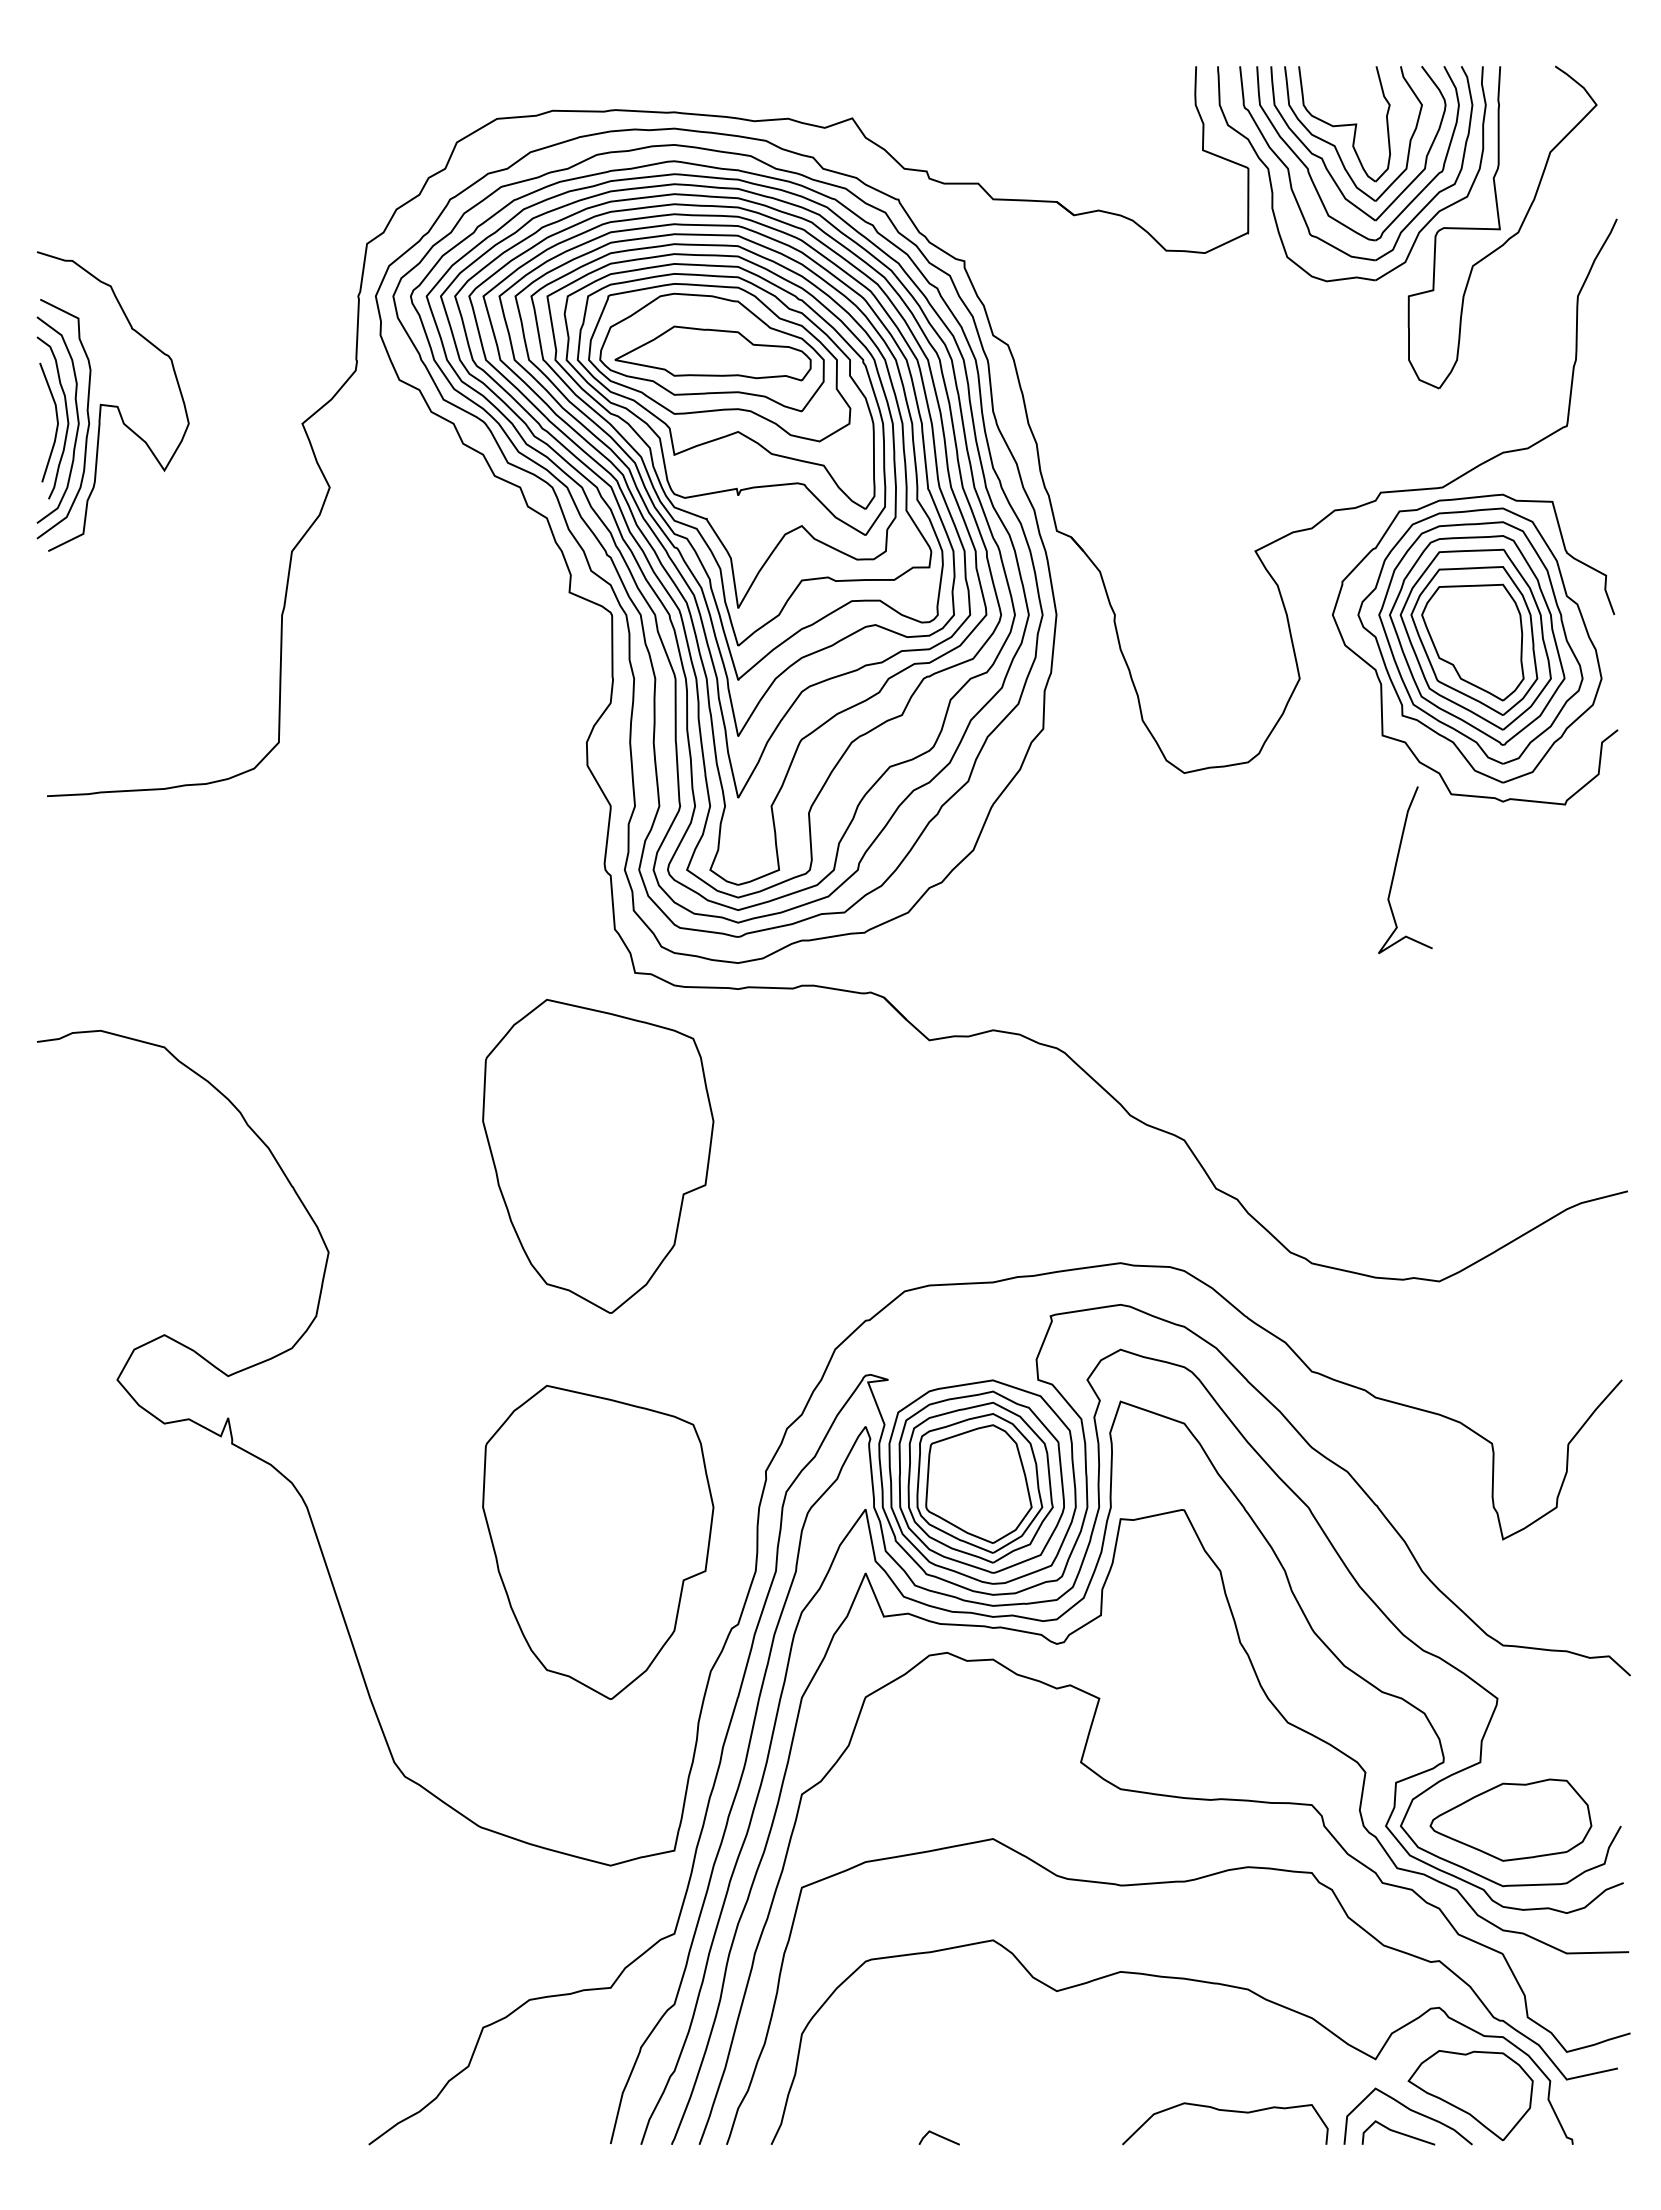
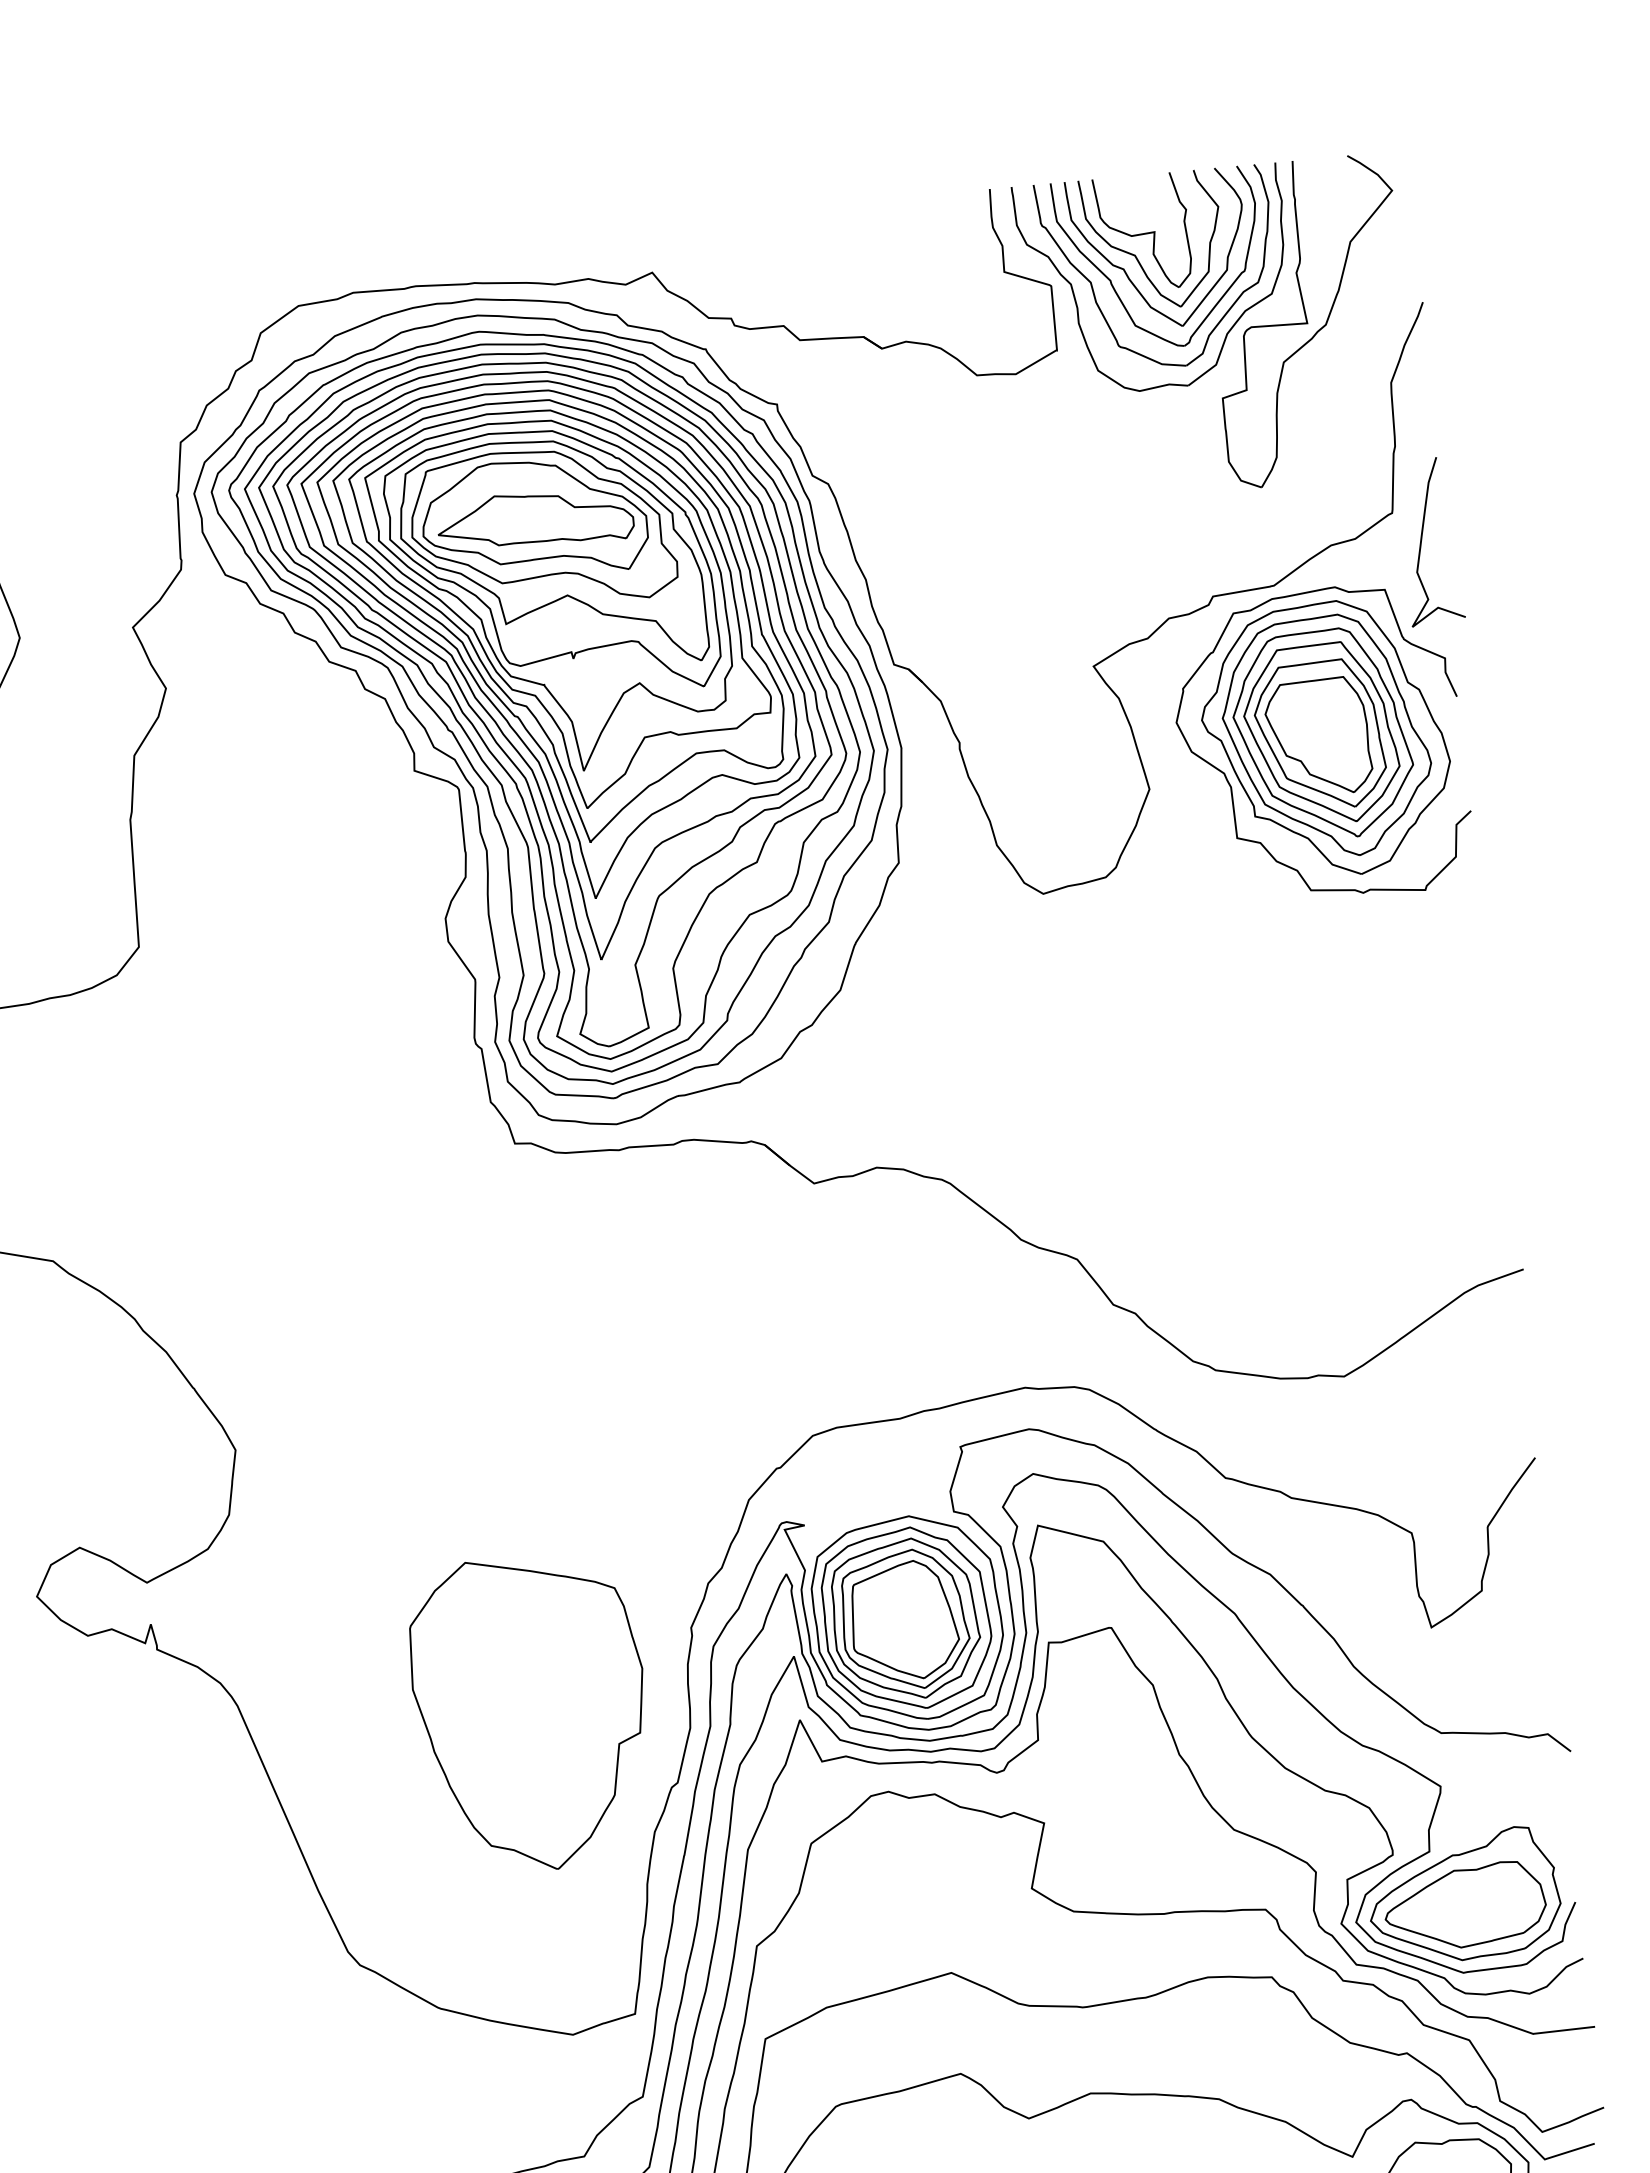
curve: (1396, 867) -> (1422, 539), moved
part: (598, 1156) -> (495, 1329), removed
part: (1510, 1809) -> (1463, 1895), added

